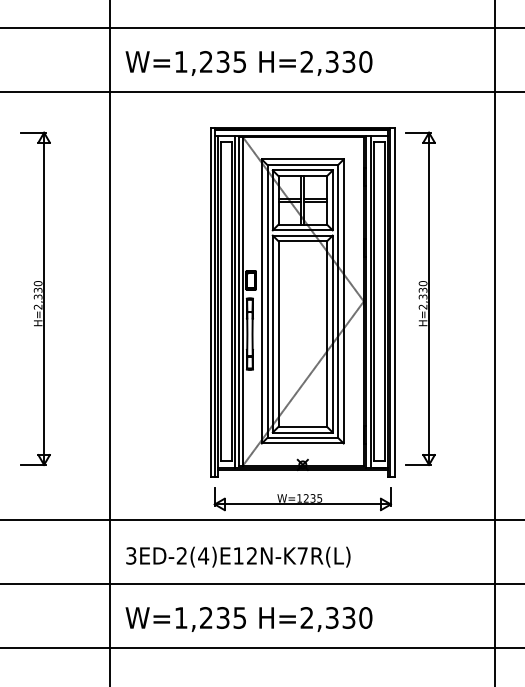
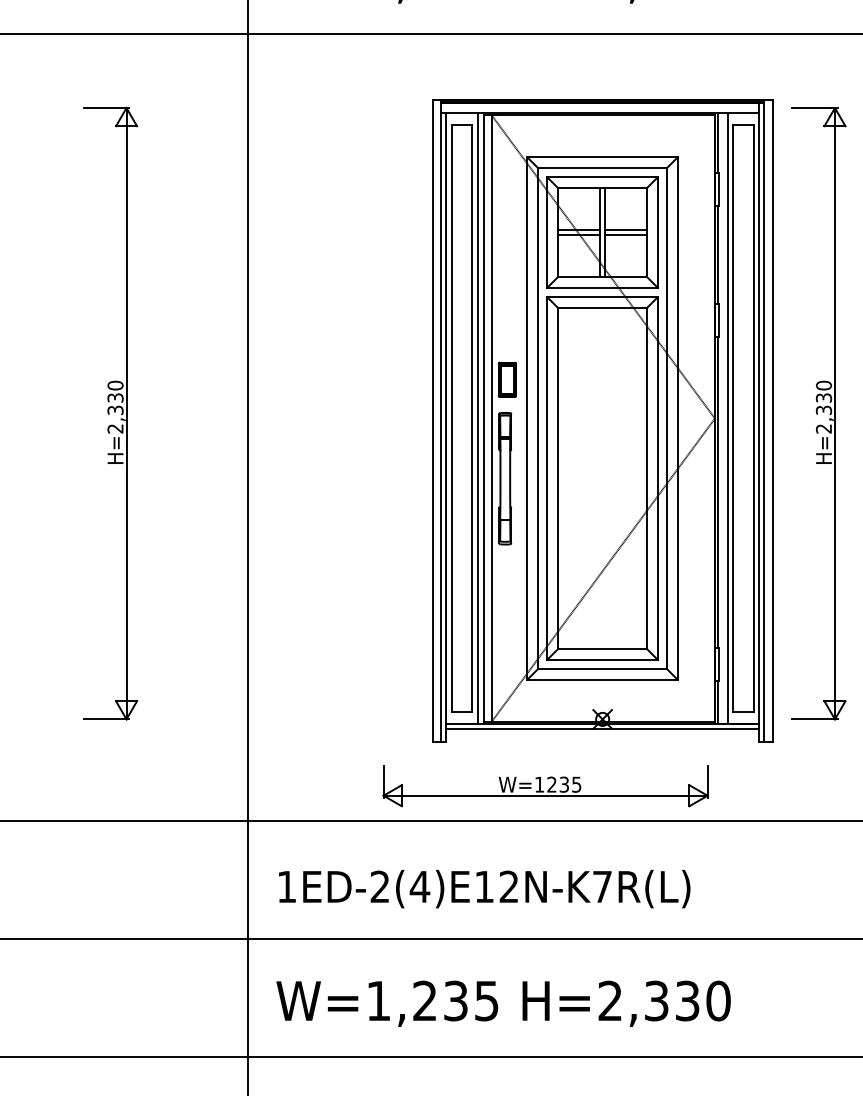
part: (302, 499) -> (544, 786), moved
text: (131, 555) -> (287, 886), 3ED-2(4)E12N-K7R(L) -> 1ED-2(4)E12N-K7R(L)

